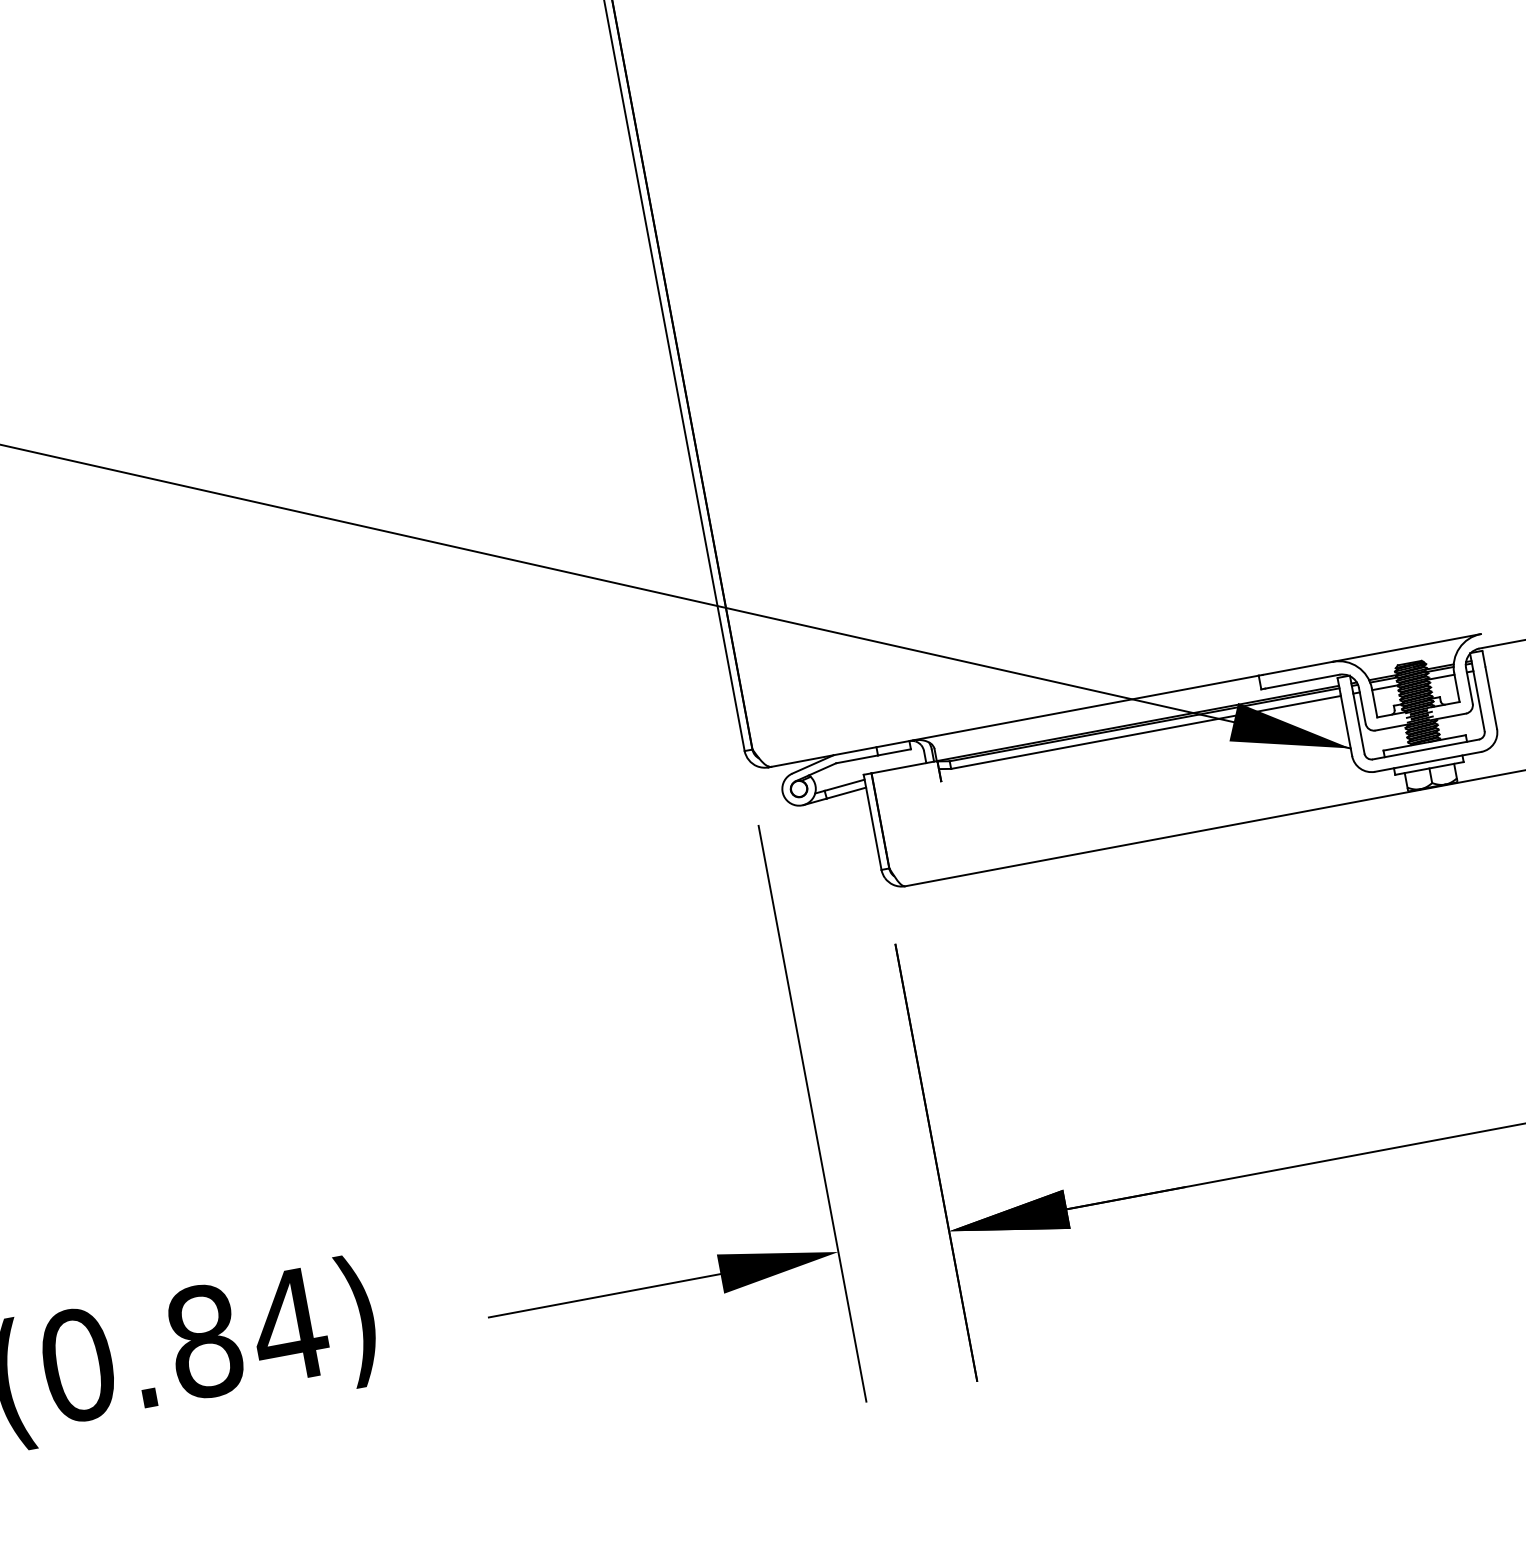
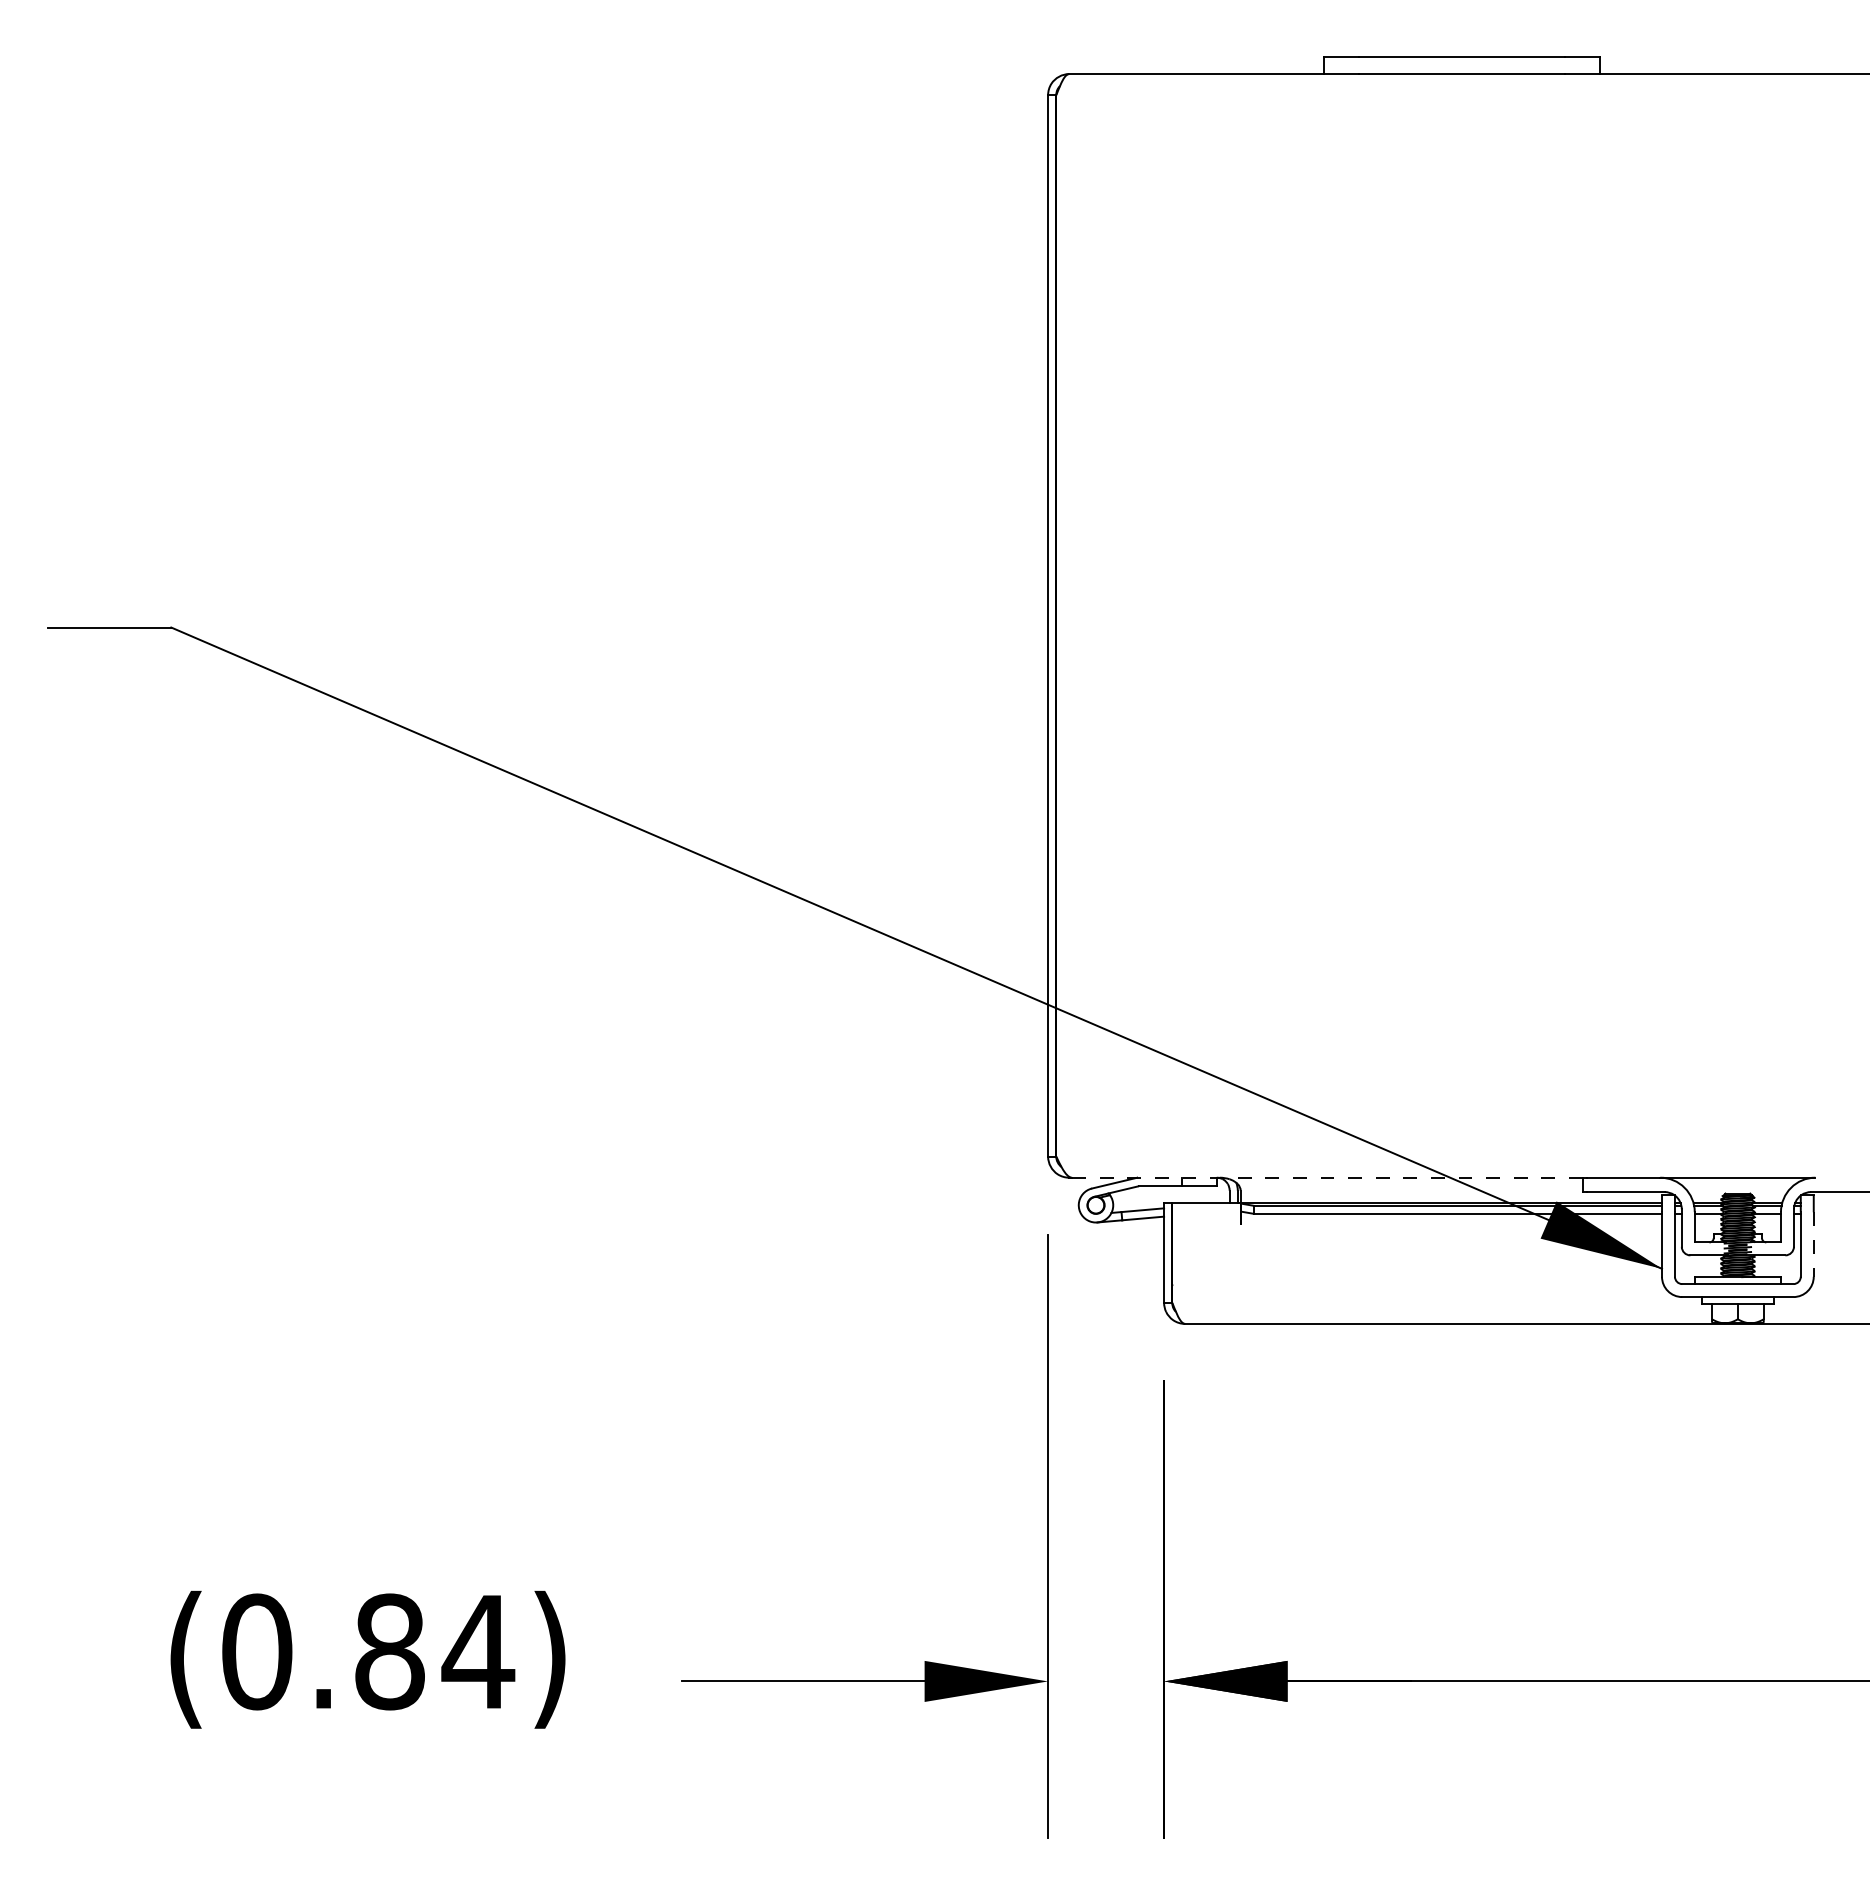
line: (1491, 699) -> (1813, 1245), solid -> dashed
line: (1014, 721) -> (1326, 1177), solid -> dashed

